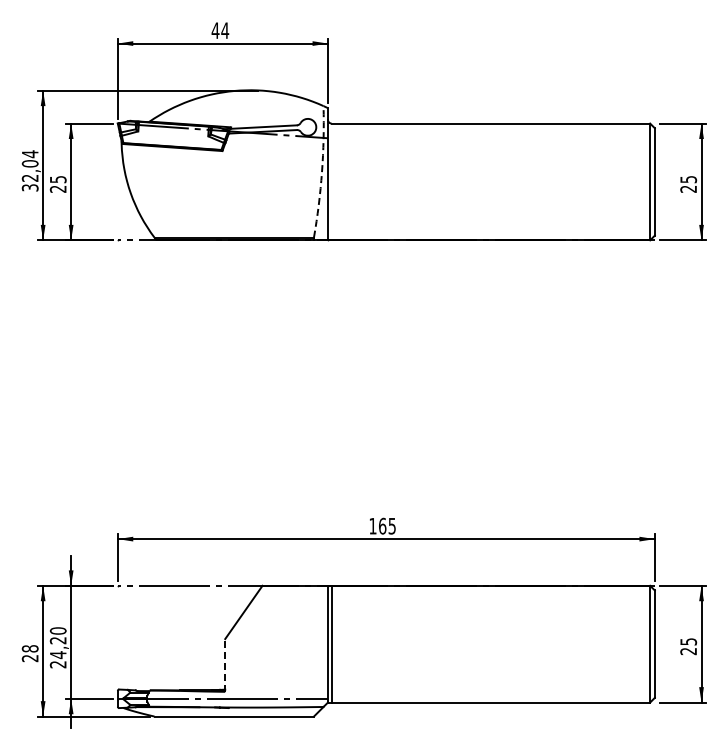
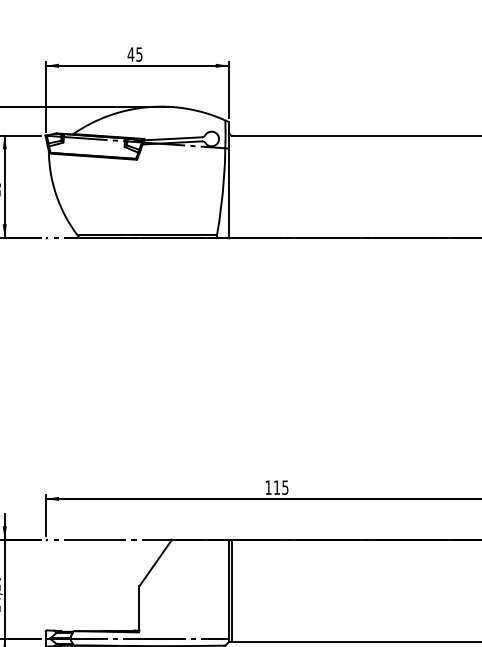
text: (225, 30) -> (139, 54), 44 -> 45
arc: (322, 172) -> (224, 178), dashed -> solid
text: (382, 525) -> (276, 487), 165 -> 115
line: (225, 664) -> (139, 608), dashed -> solid

